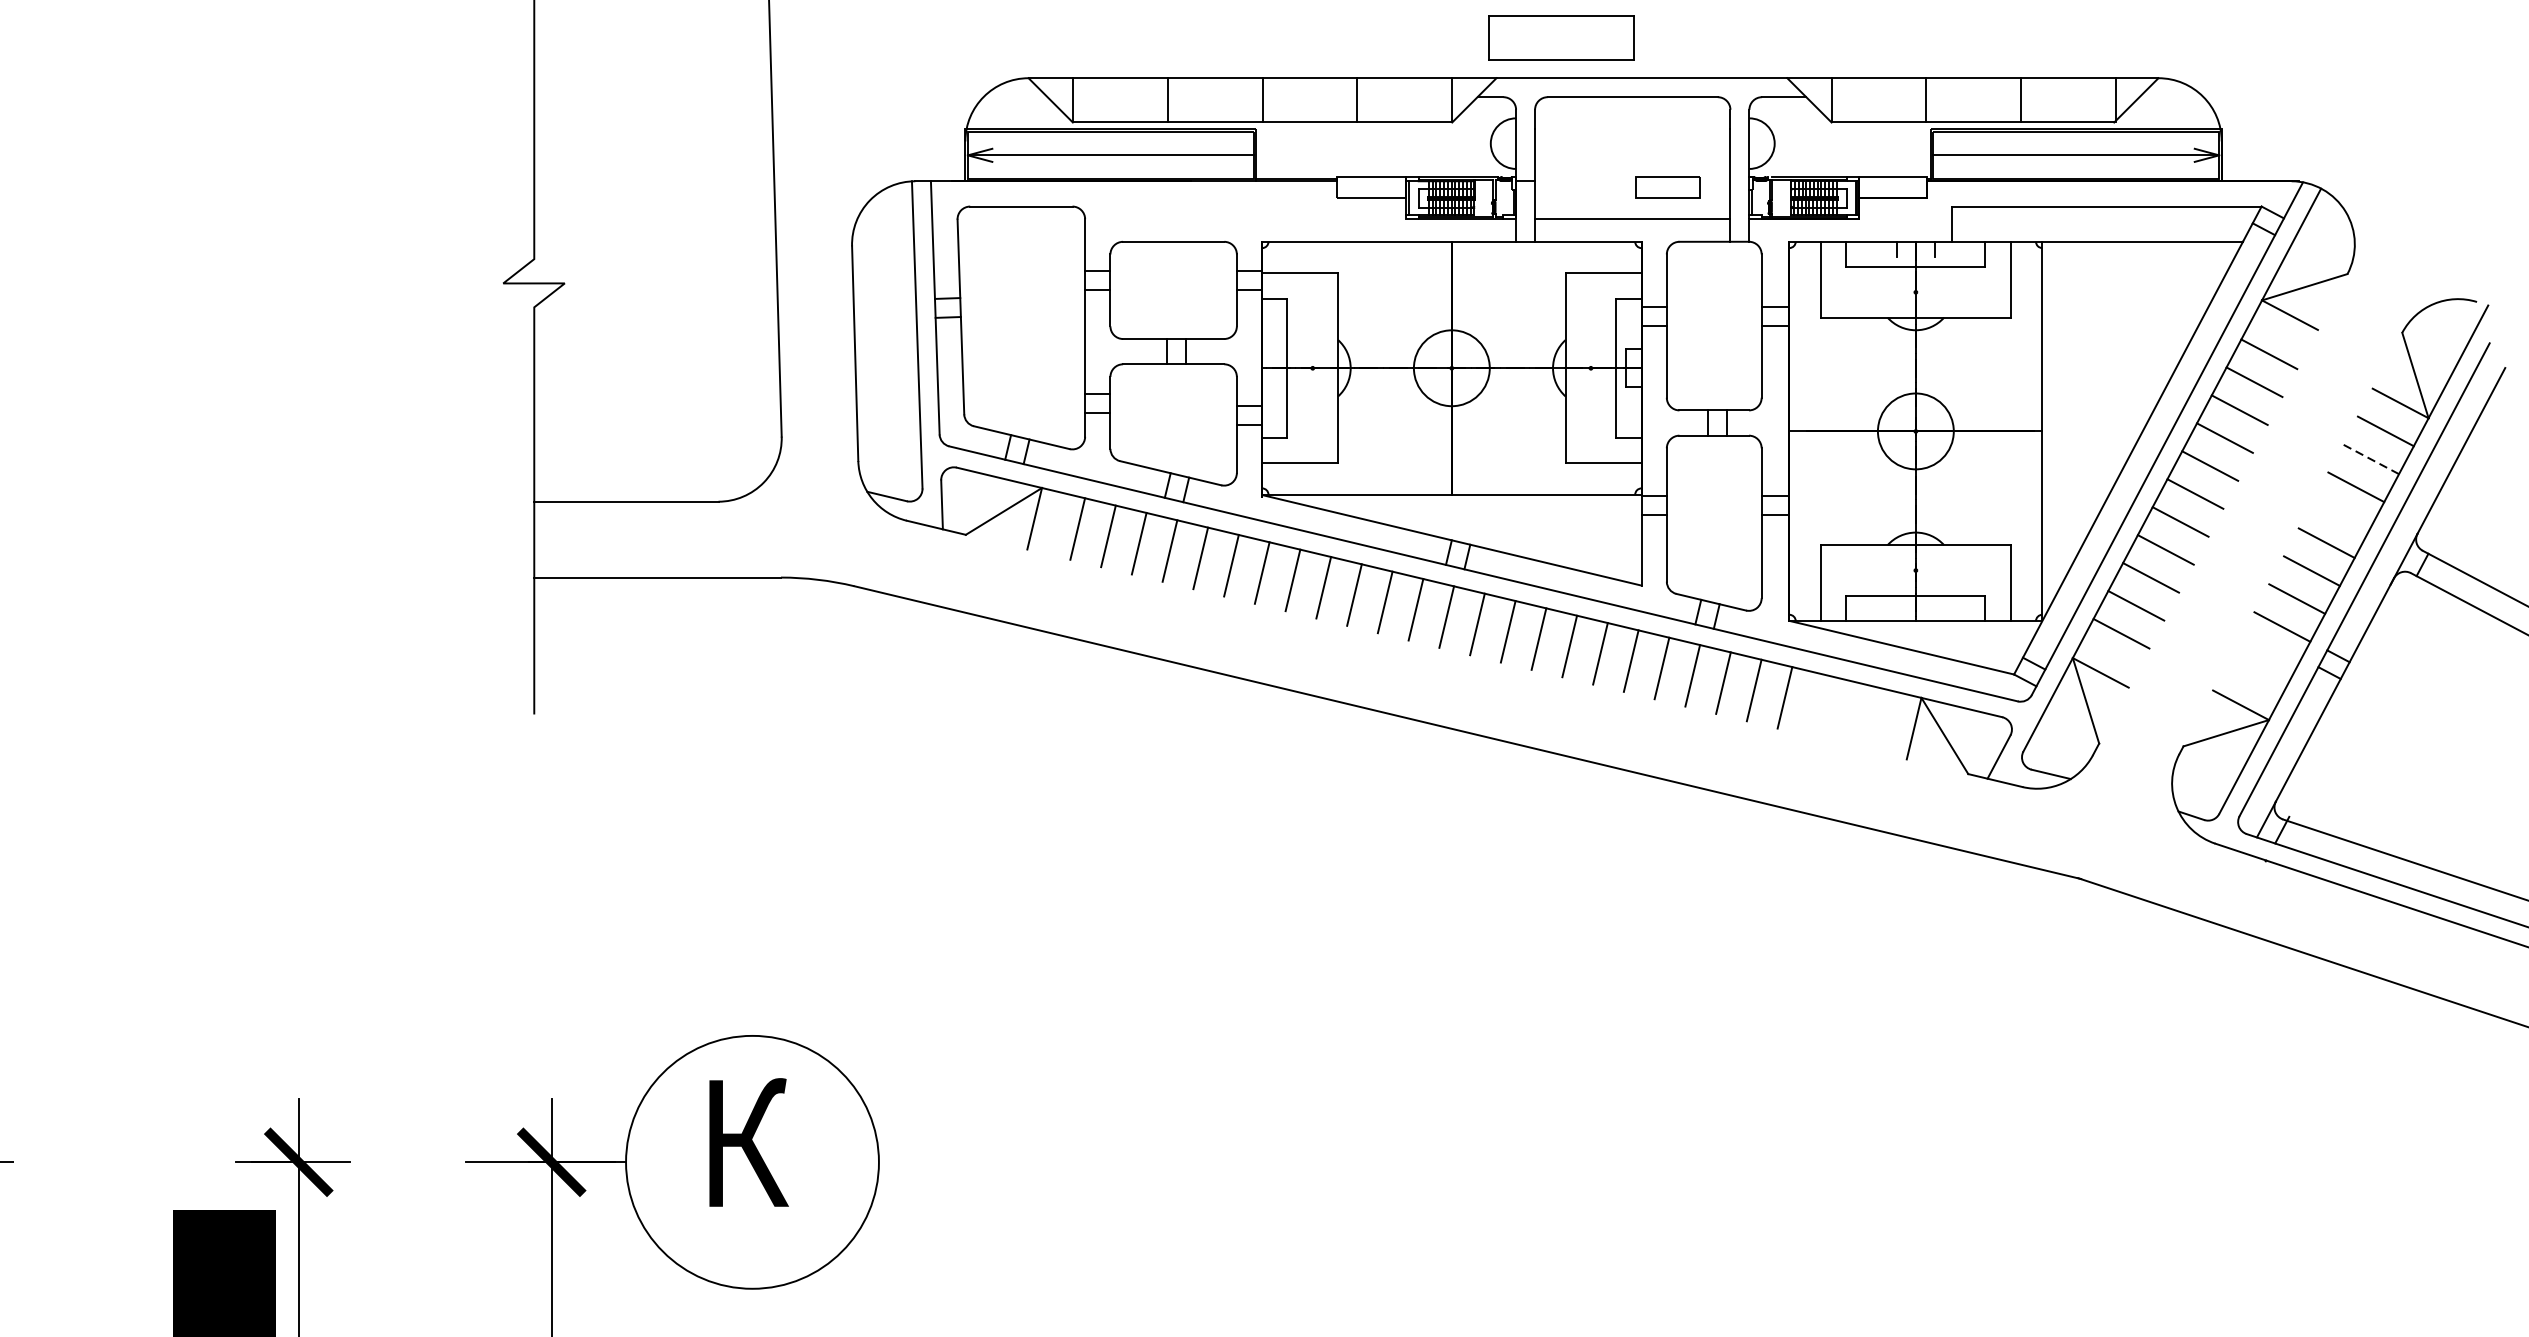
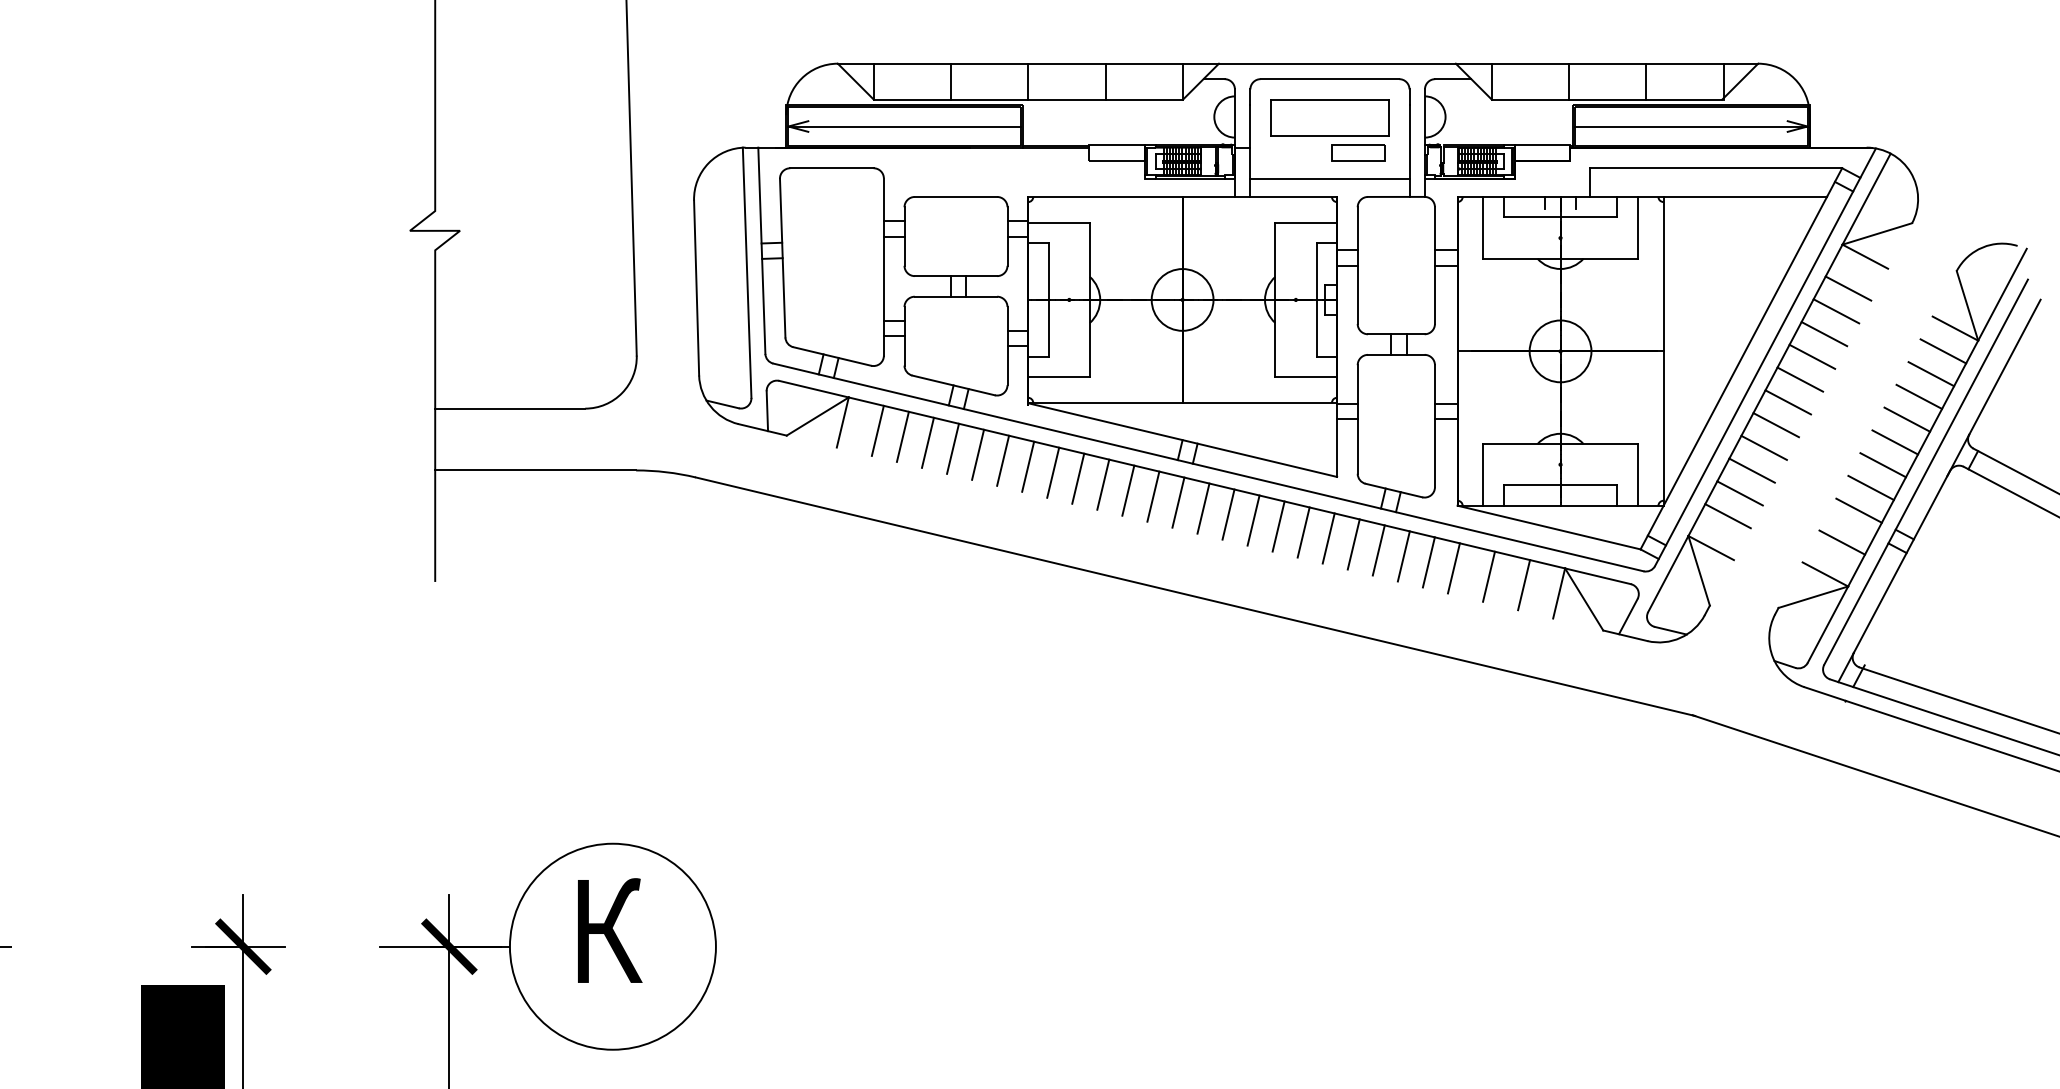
part: (1560, 37) -> (1329, 117), moved
line: (2371, 459) -> (1931, 374), dashed -> solid
line: (2341, 515) -> (1907, 419), added
line: (2262, 666) -> (1842, 542), added
line: (1827, 707) -> (1488, 576), added
line: (1871, 718) -> (1524, 585), added

